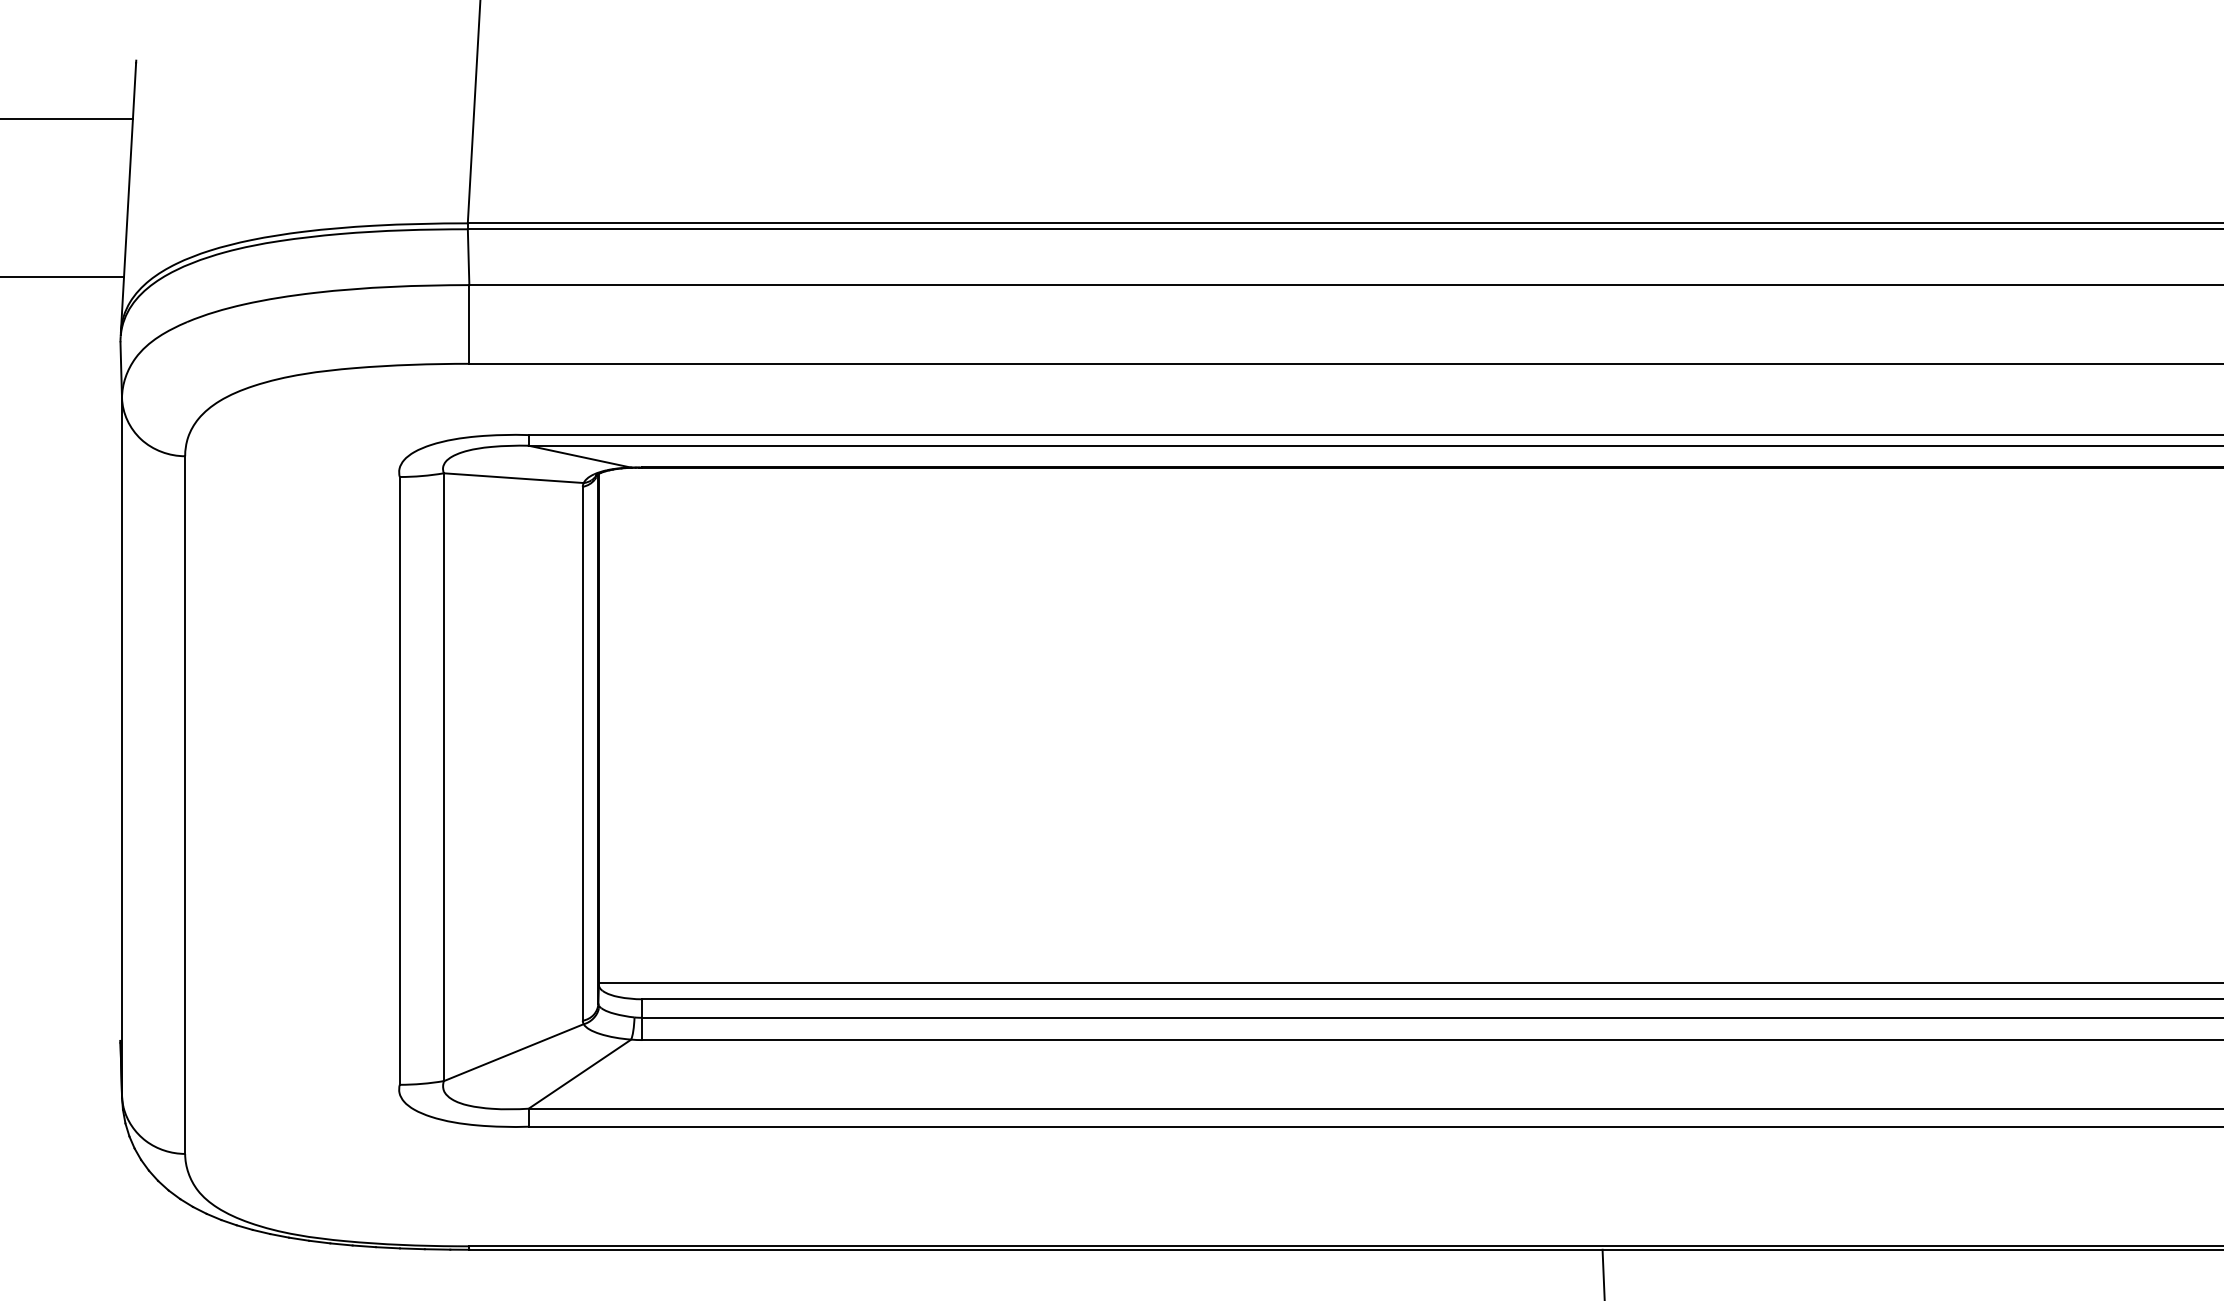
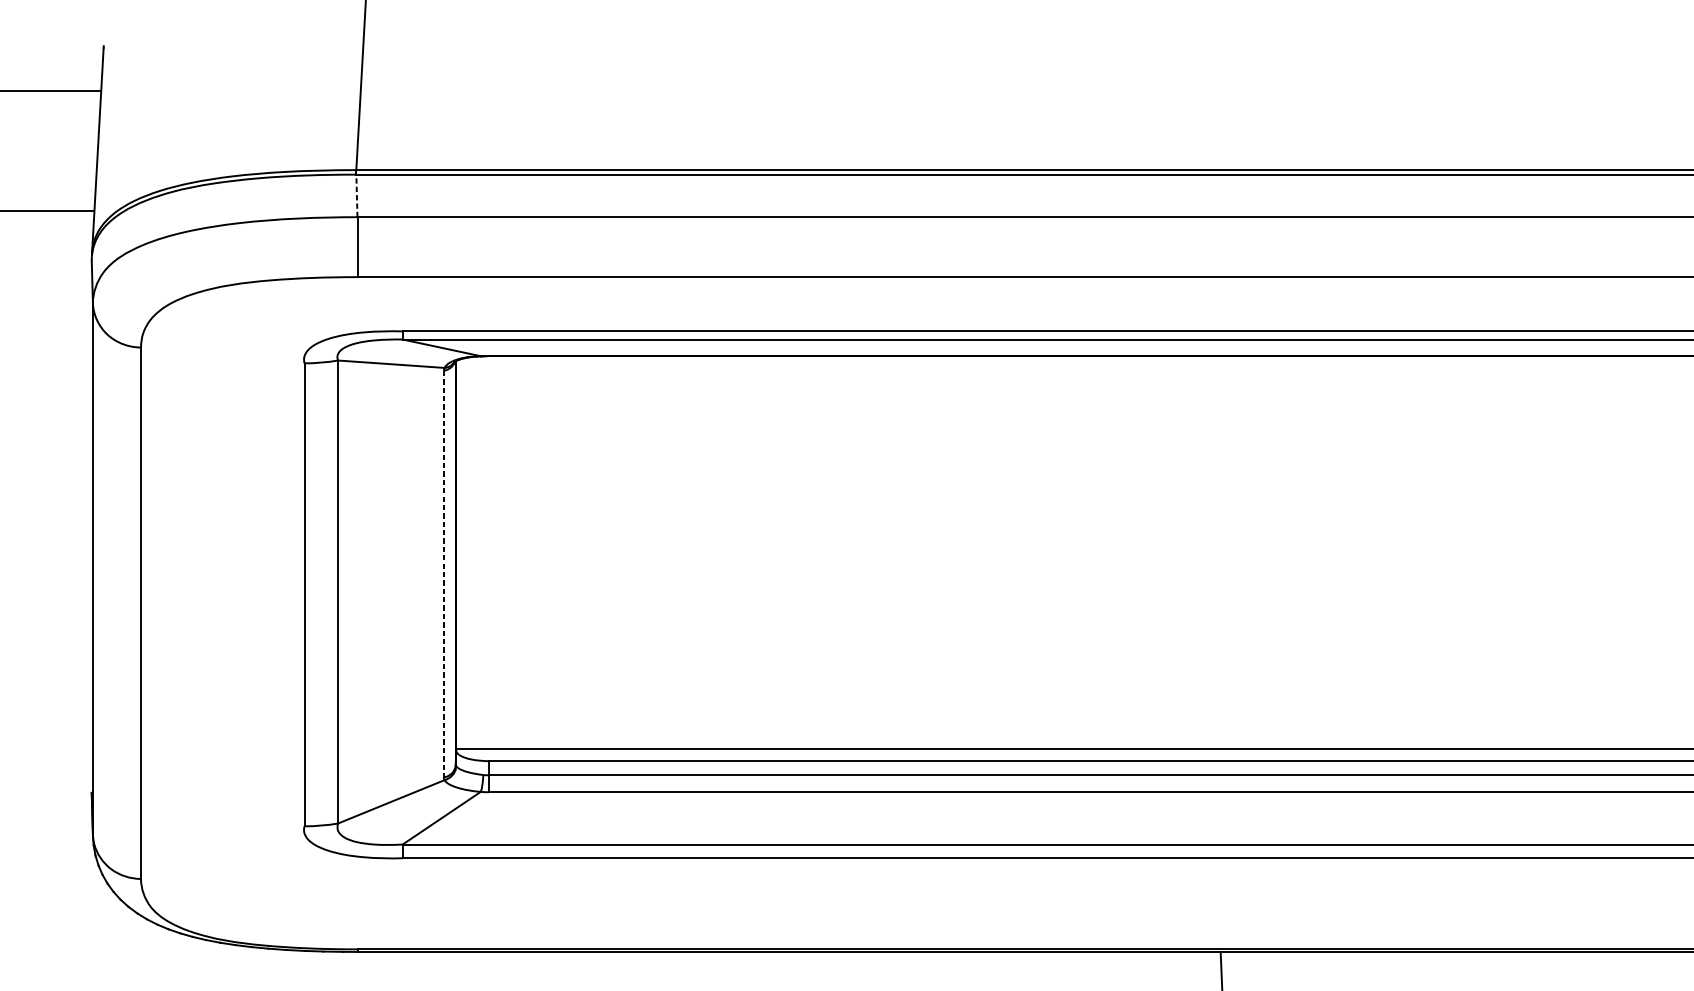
line: (468, 257) -> (356, 196), solid -> dashed
line: (582, 753) -> (443, 573), solid -> dashed

